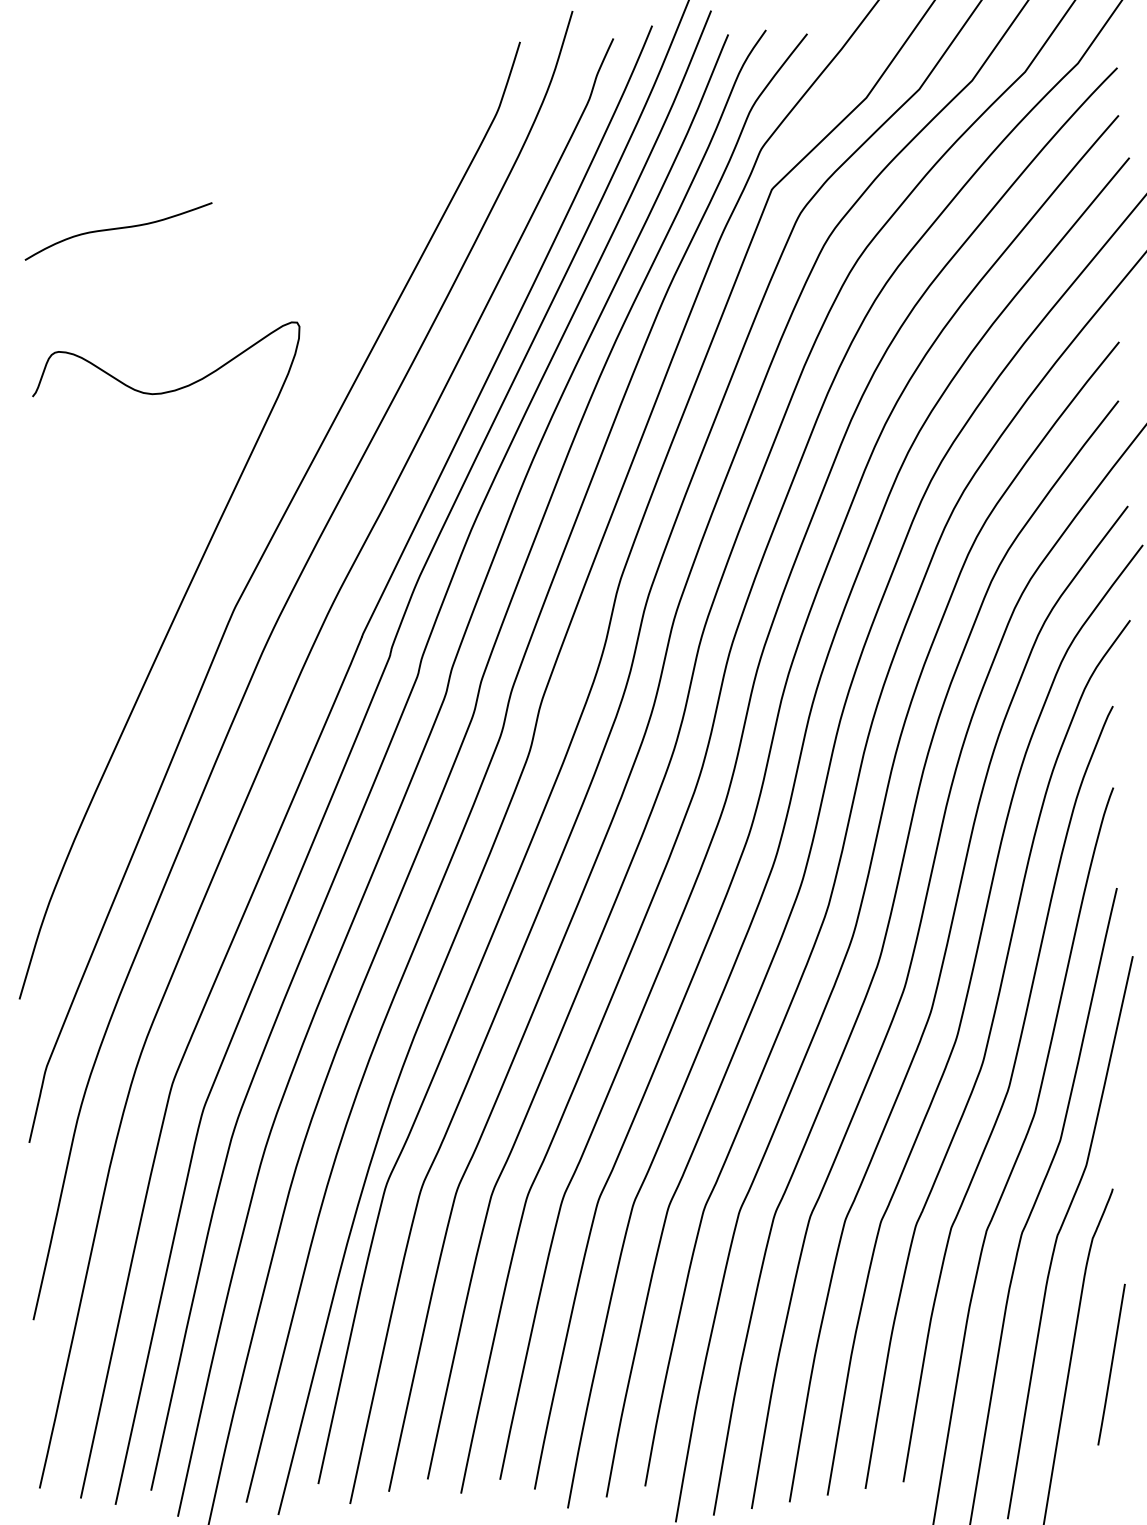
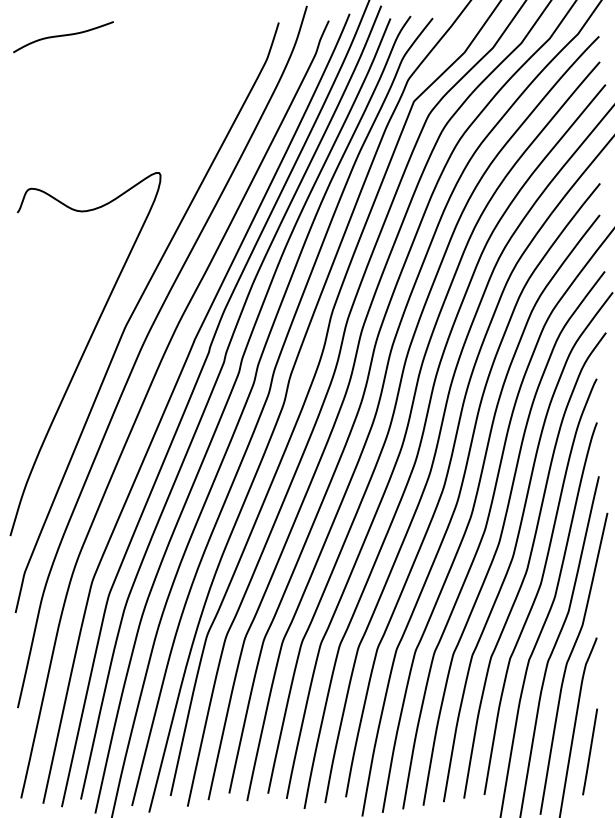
curve: (118, 230) -> (63, 36), moved
line: (1112, 1363) -> (590, 751), moved

